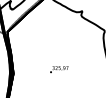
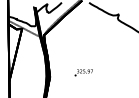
text: (58, 69) -> (83, 72), moved

